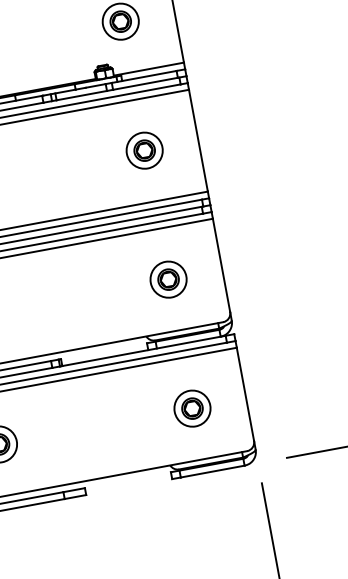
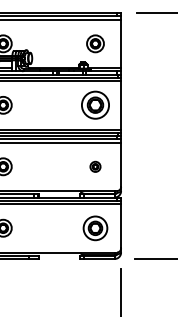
part: (144, 151) -> (95, 105), size x1.6
part: (168, 279) -> (95, 166), size x0.6
part: (192, 407) -> (95, 227), size x1.4

